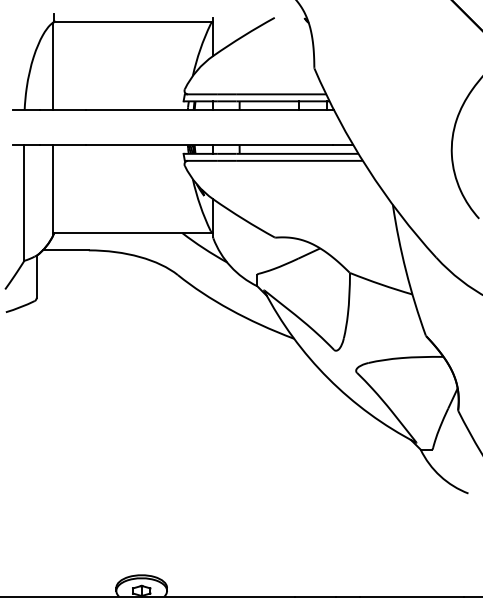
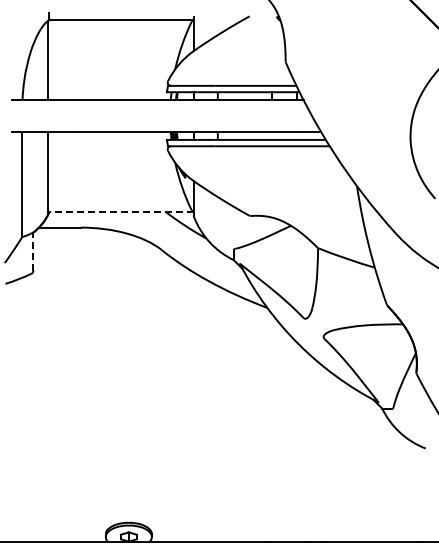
line: (133, 232) -> (121, 211), solid -> dashed
line: (36, 276) -> (33, 251), solid -> dashed

